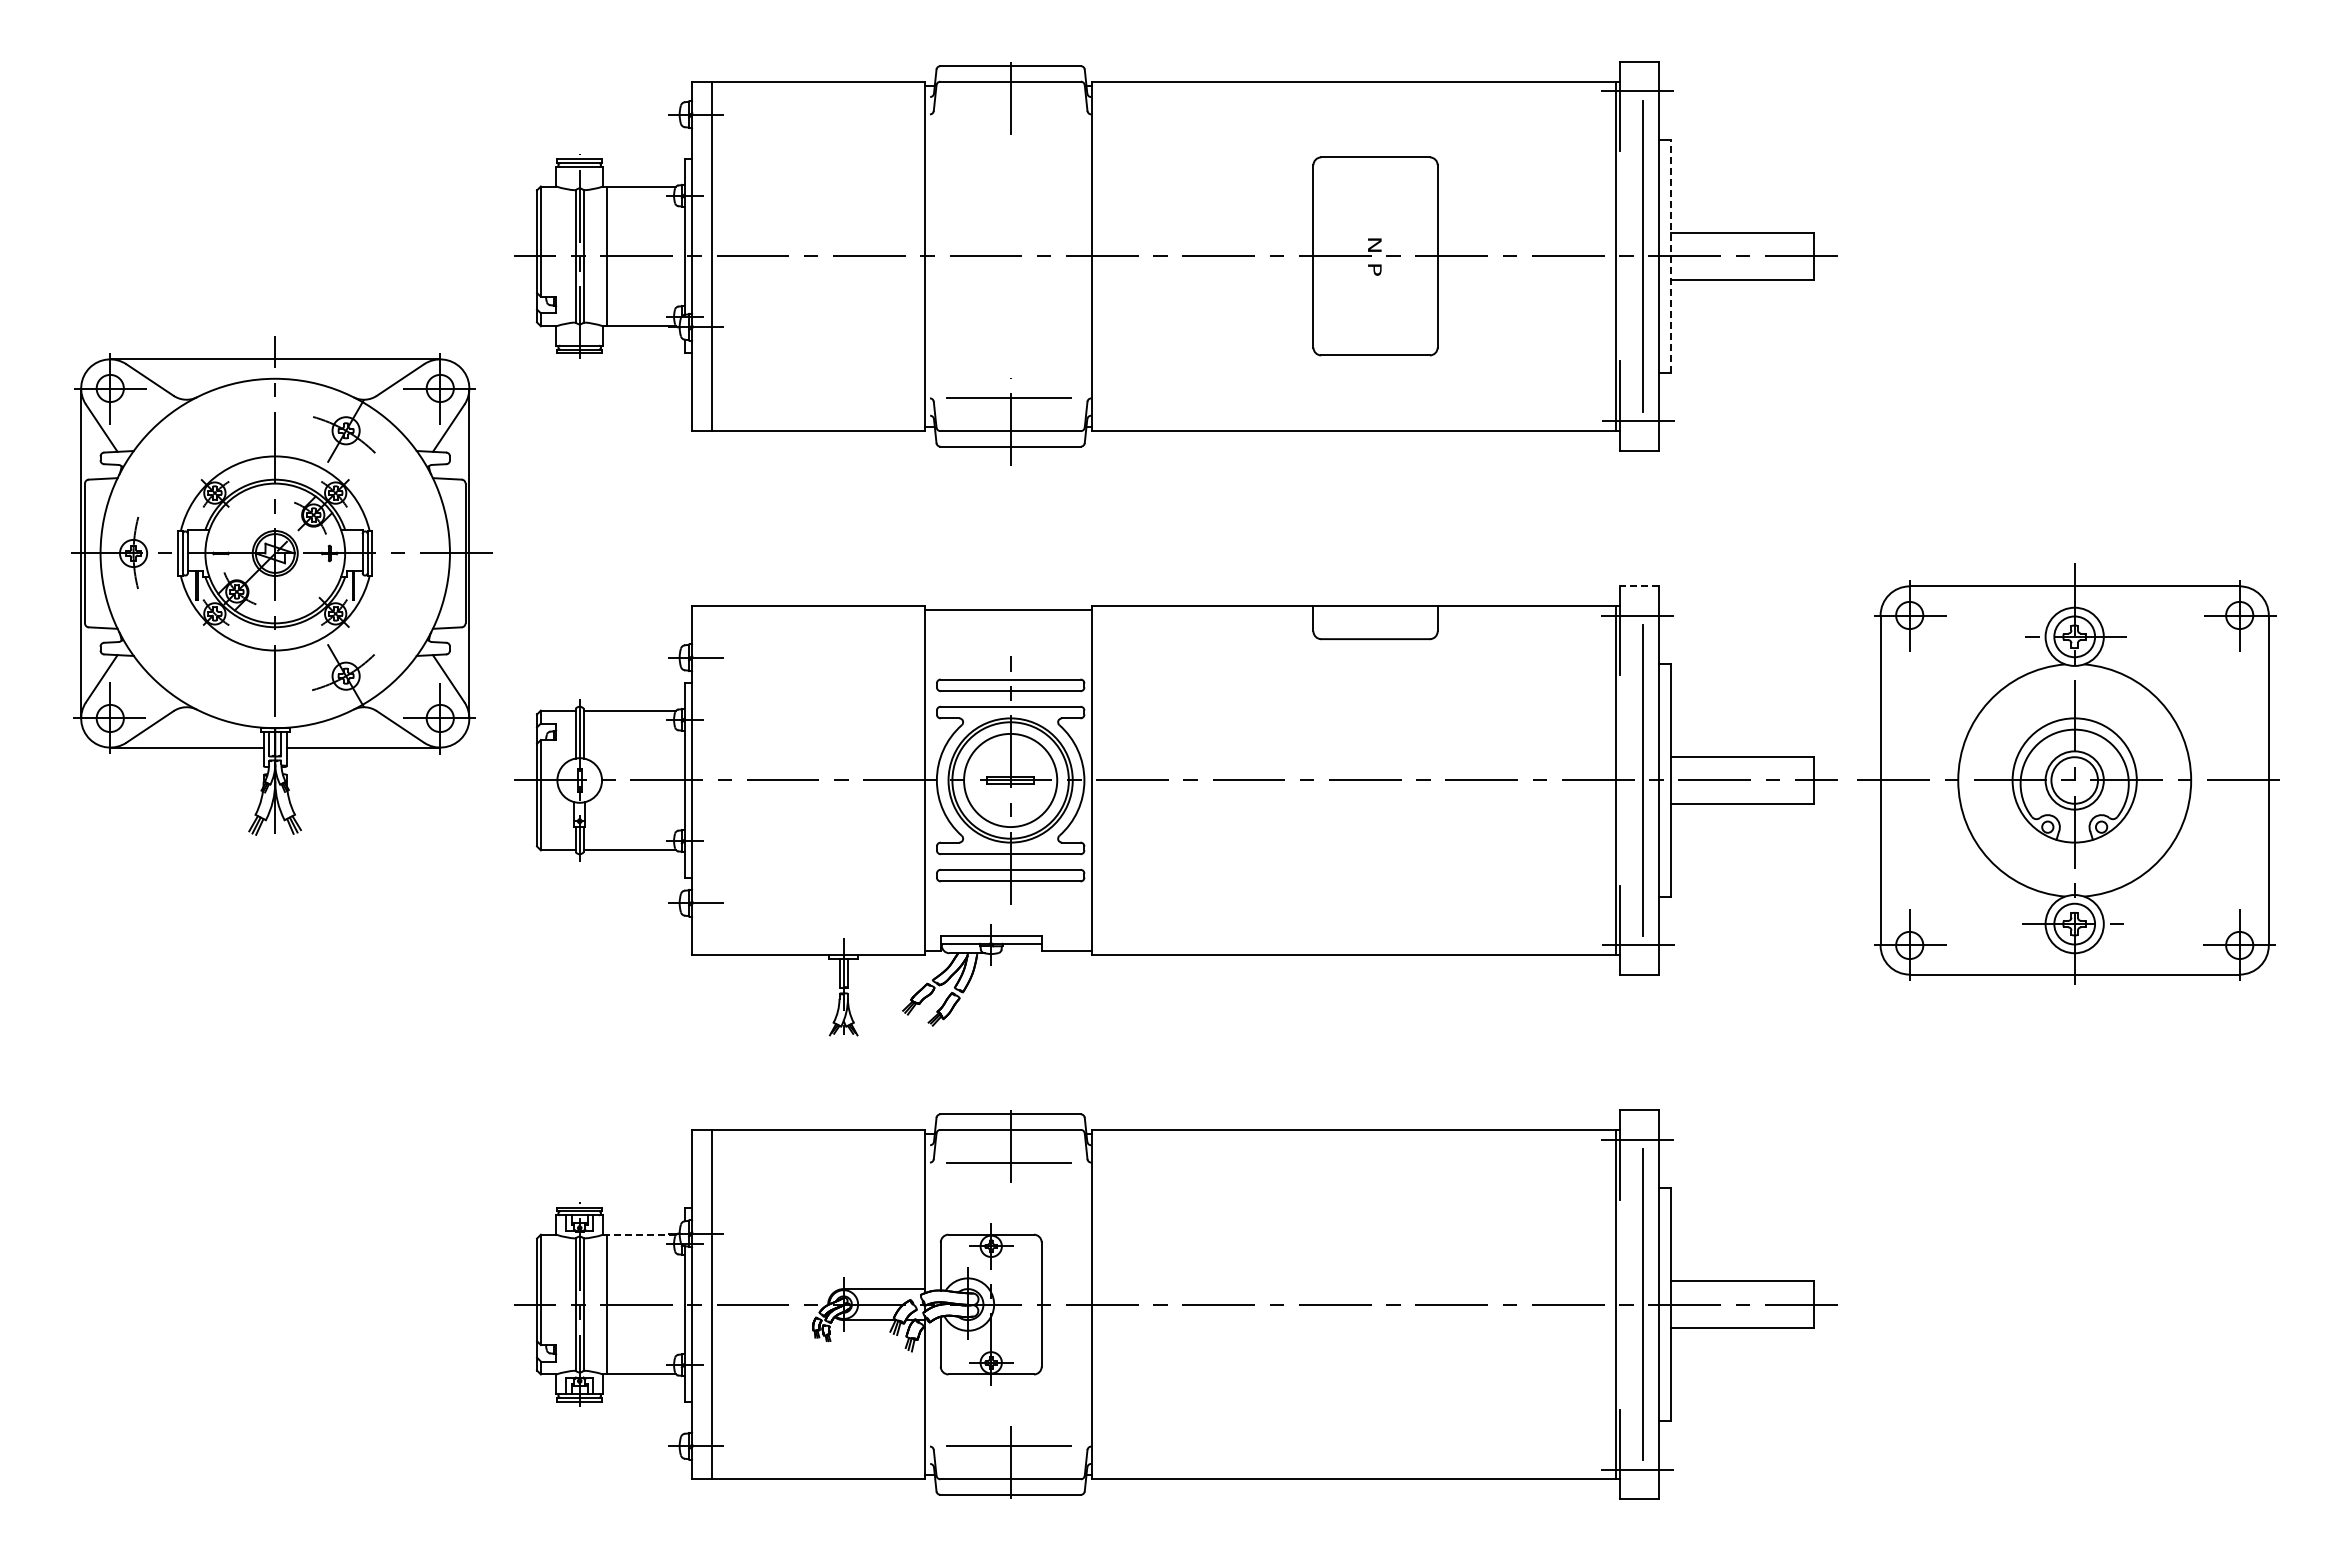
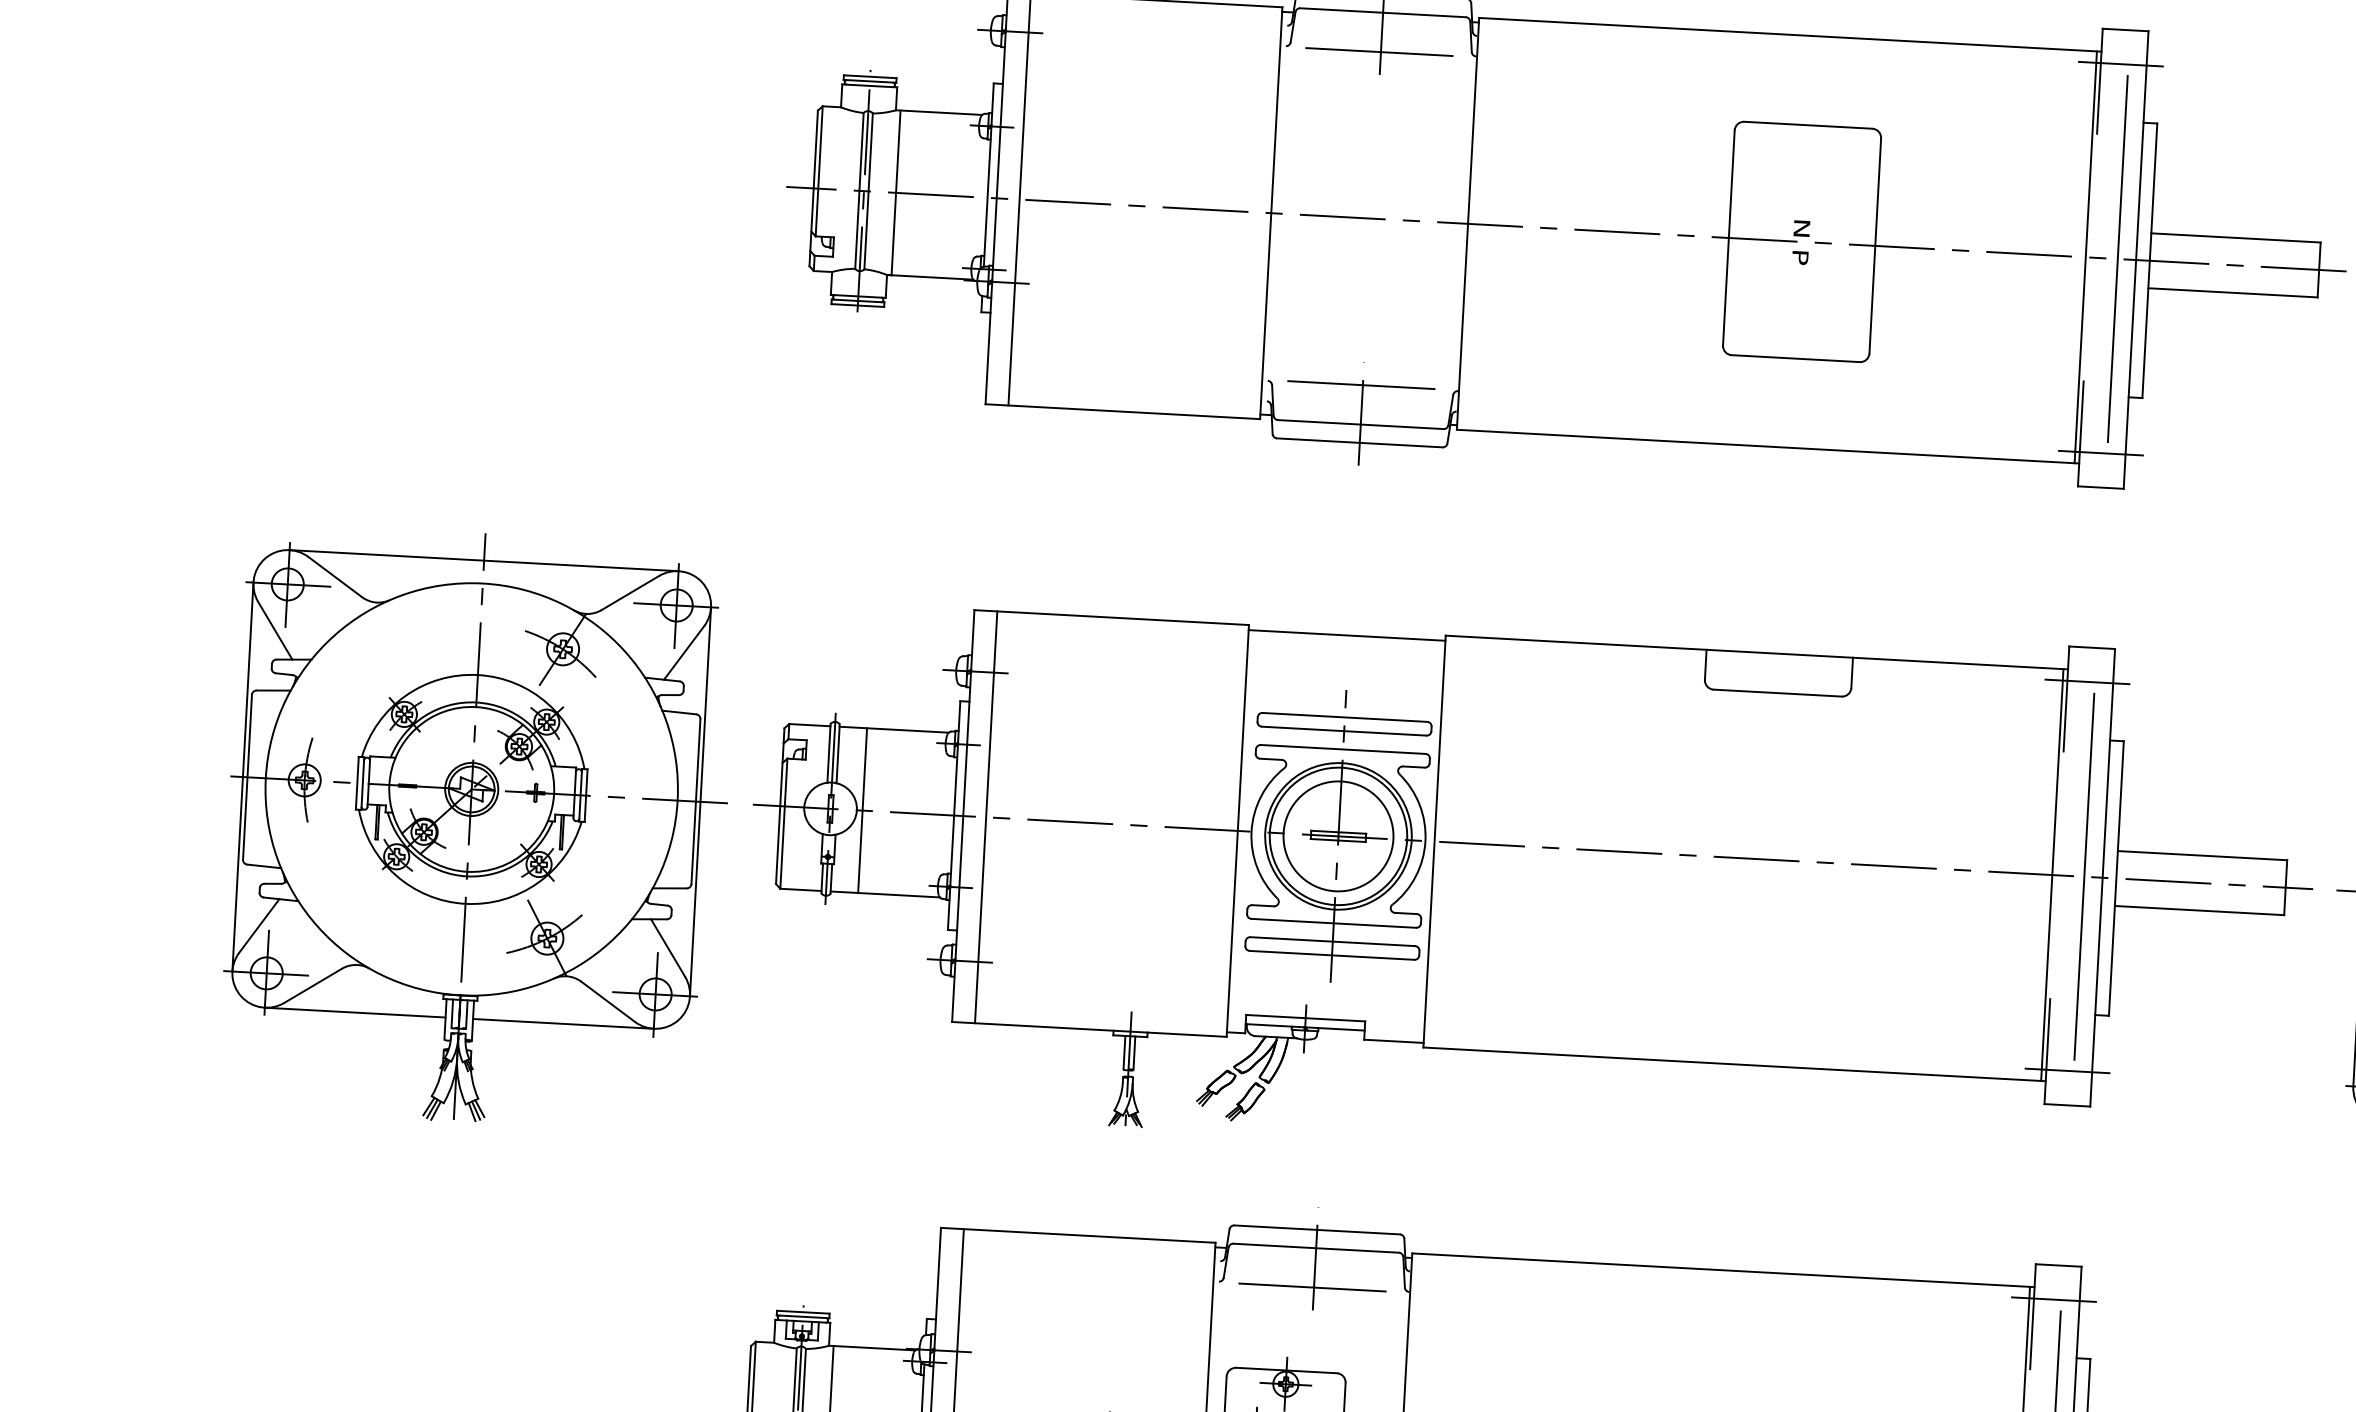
line: (1009, 115) -> (1379, 52), added
line: (1670, 255) -> (2149, 259), dashed -> solid
part: (281, 585) -> (477, 827), moved
line: (1639, 586) -> (2092, 647), dashed -> solid
line: (606, 780) -> (862, 810), added
line: (711, 780) -> (985, 817), added
line: (641, 1234) -> (874, 1347), dashed -> solid

